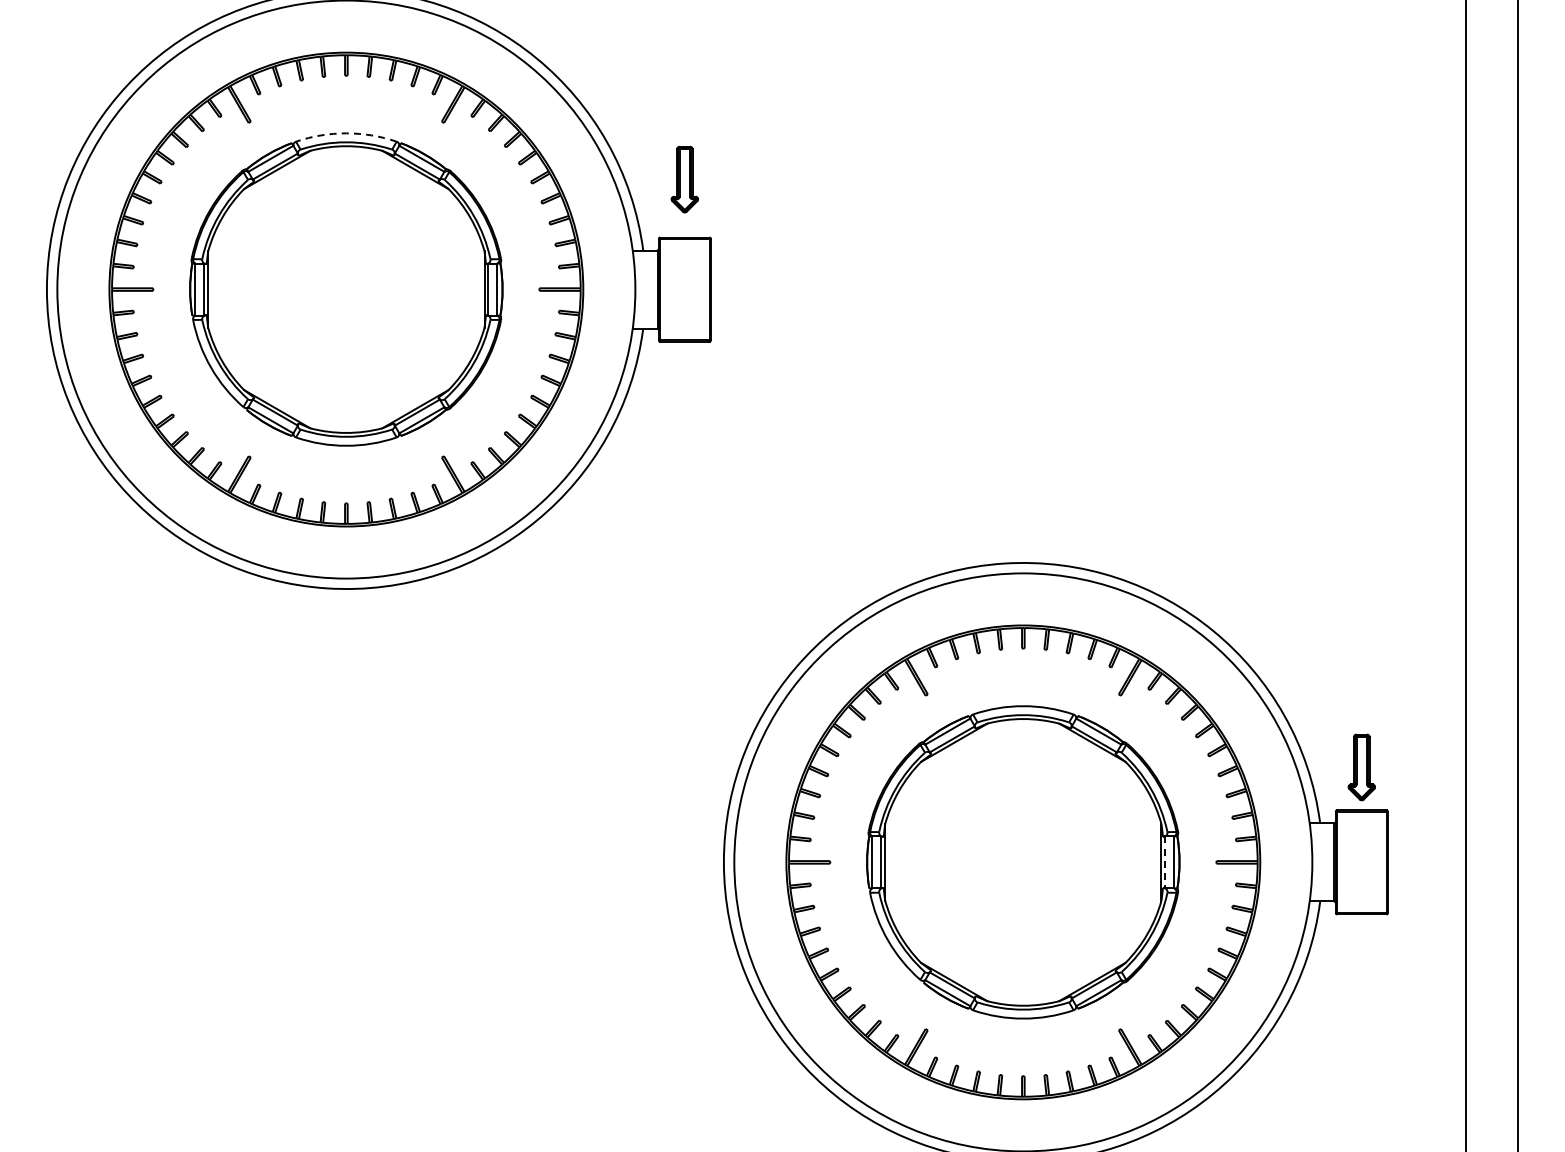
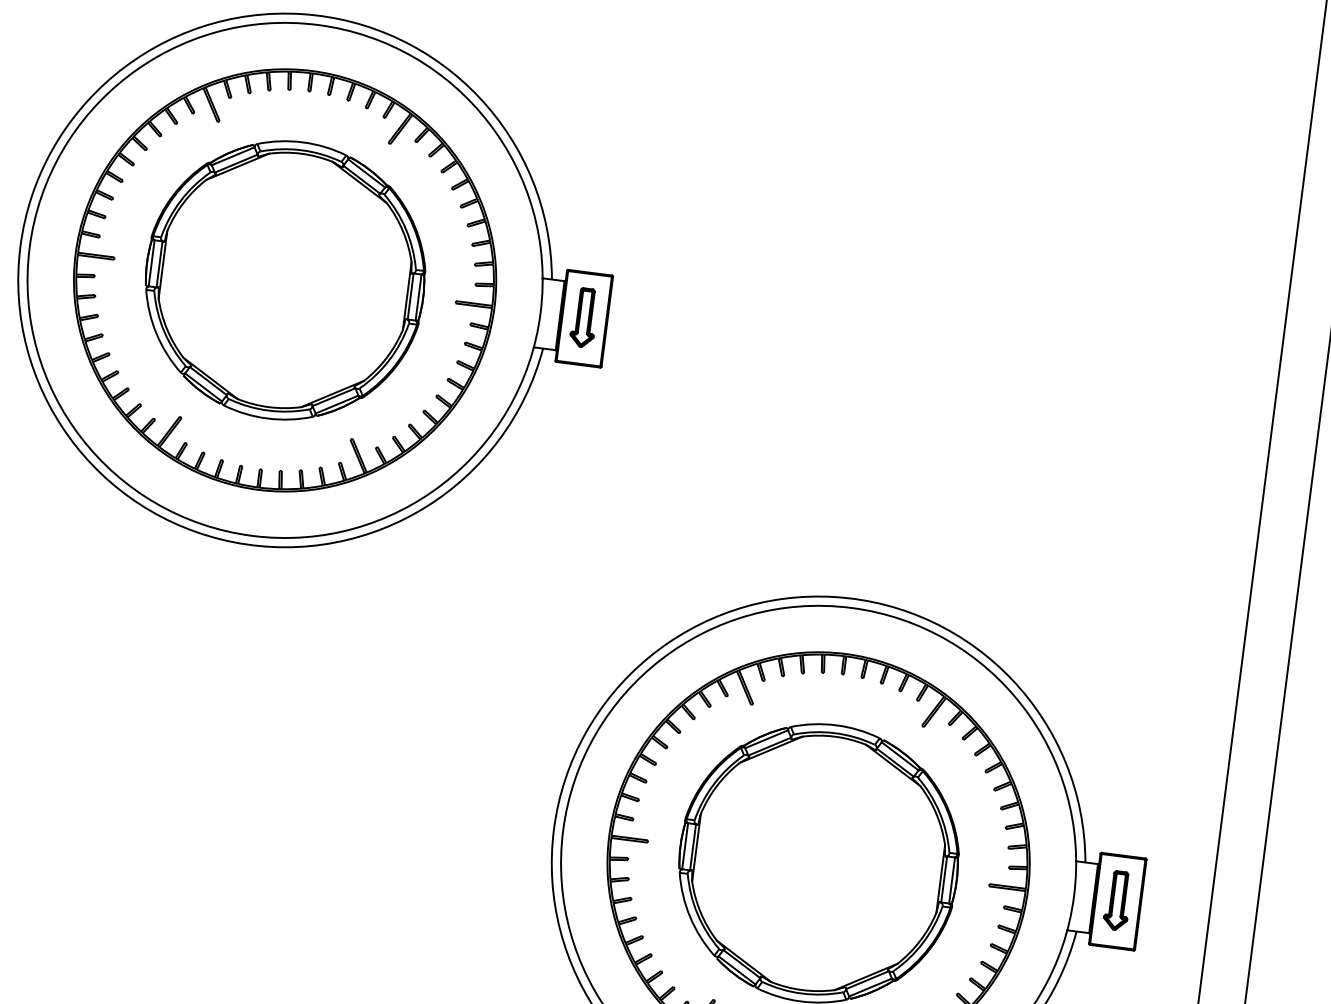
arc: (346, 133) -> (302, 142), dashed -> solid
part: (684, 179) -> (584, 317), moved
part: (1361, 767) -> (1117, 900), moved
line: (1165, 862) -> (944, 879), dashed -> solid

